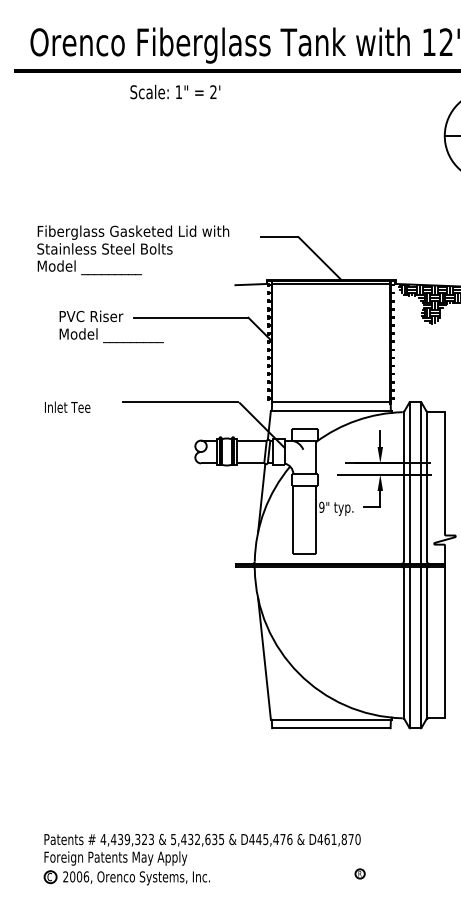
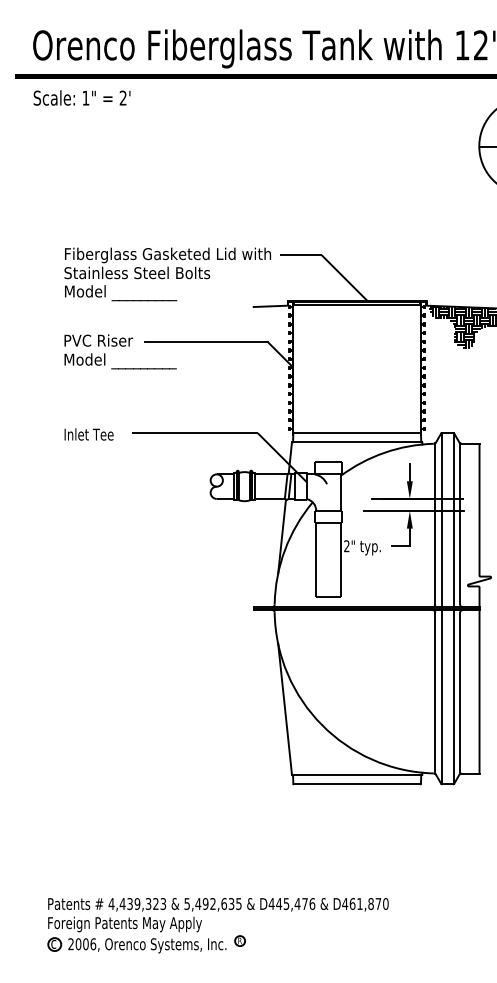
text: (174, 91) -> (81, 97), moved
text: (133, 250) -> (167, 274), moved
text: (67, 407) -> (88, 434), moved
text: (321, 507) -> (346, 546), 9" -> 2"
text: (190, 839) -> (205, 903), 5,432,635 -> 5,492,635
part: (359, 873) -> (239, 940), moved

